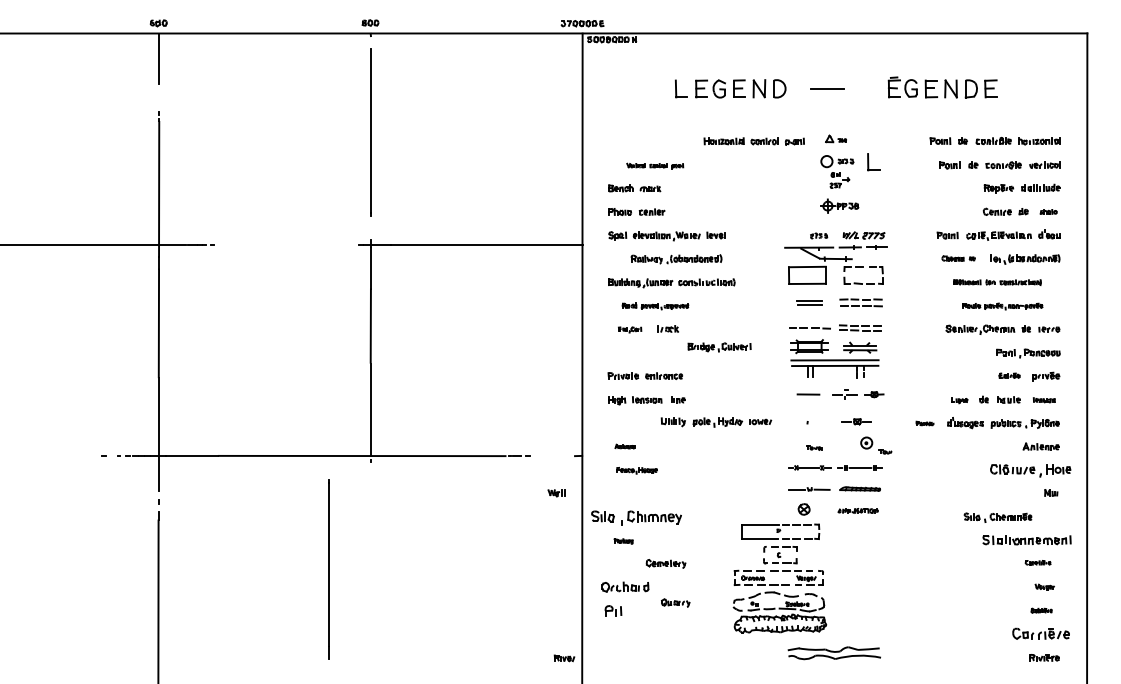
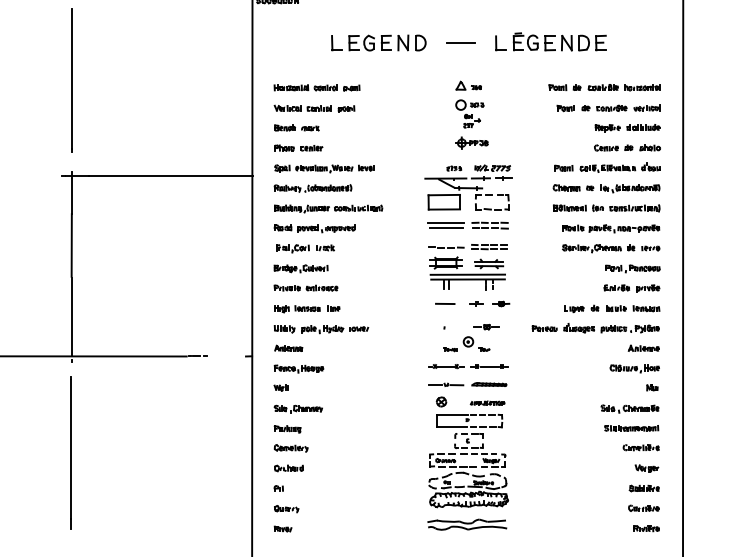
part: (835, 138) -> (468, 85), size x1.43
part: (753, 141) -> (316, 87), moved
part: (873, 162) -> (500, 43), moved
part: (654, 165) -> (313, 108), size x1.67
part: (1048, 211) -> (650, 147), size x1.43
part: (958, 258) -> (573, 187), size x1.43
part: (676, 259) -> (312, 188), moved
part: (997, 282) -> (606, 208), size x1.43
part: (809, 302) -> (446, 225), size x1.67
part: (655, 306) -> (314, 228), size x1.43
part: (1002, 306) -> (610, 228), size x1.43
part: (629, 329) -> (292, 248), size x1.67
part: (719, 347) -> (301, 268), moved
part: (1009, 375) -> (616, 287), size x1.43
part: (844, 394) -> (475, 303), size x0.62
part: (959, 400) -> (574, 309), size x1.43
part: (1044, 400) -> (646, 309), size x1.43
part: (716, 422) -> (321, 329), moved
part: (924, 423) -> (544, 328), size x1.67
part: (876, 445) -> (476, 343), moved
part: (624, 446) -> (288, 348), size x1.67
part: (636, 470) -> (298, 368), size x1.43
part: (1030, 470) -> (634, 368), size x0.71
part: (556, 493) -> (281, 388), moved
part: (636, 517) -> (298, 408), size x0.62
part: (997, 517) -> (629, 408), moved
part: (1026, 540) -> (631, 428), size x0.71
part: (623, 541) -> (287, 429), size x1.67
part: (1037, 562) -> (640, 447), size x1.67
part: (665, 563) -> (290, 448), moved
line: (328, 569) -> (70, 453), moved
part: (778, 584) -> (467, 466), moved
part: (1044, 586) -> (646, 467), size x1.43
part: (625, 587) -> (289, 468), size x0.71
part: (675, 602) -> (286, 508), moved
part: (613, 610) -> (278, 488), size x0.62
part: (1041, 610) -> (644, 488), size x1.67
part: (1041, 634) -> (644, 508), size x0.62
part: (564, 658) -> (283, 529), moved

